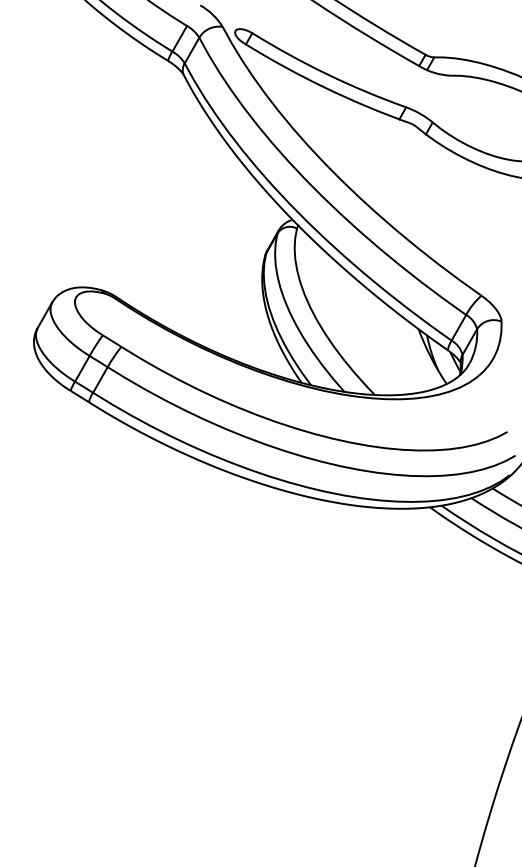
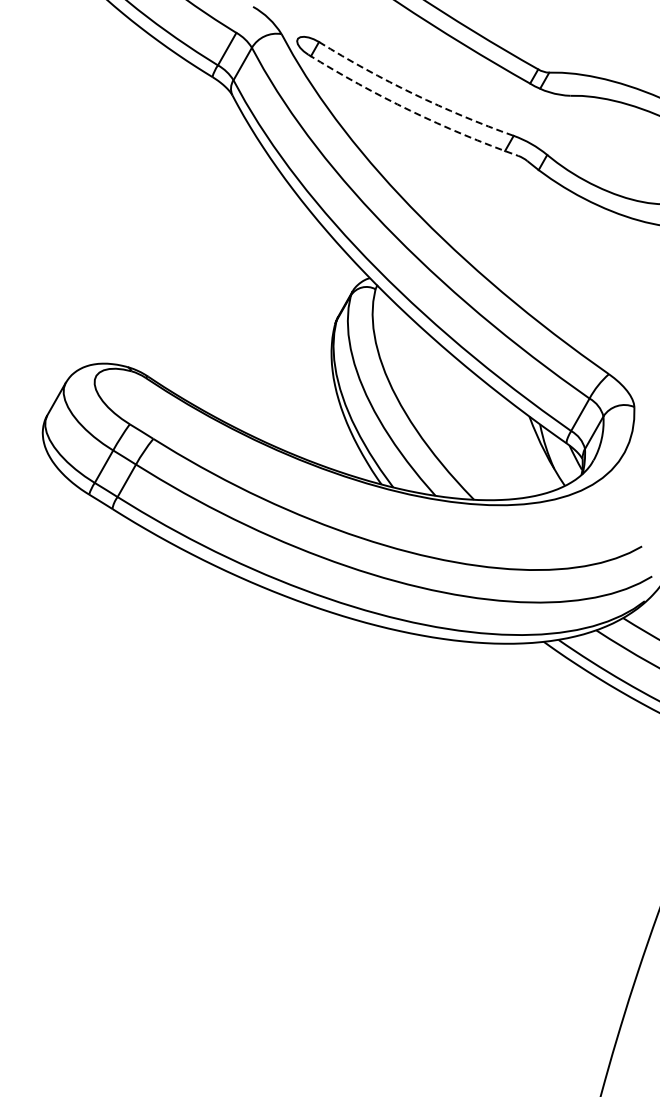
arc: (326, 74) -> (413, 94), solid -> dashed
arc: (324, 87) -> (410, 110), solid -> dashed

